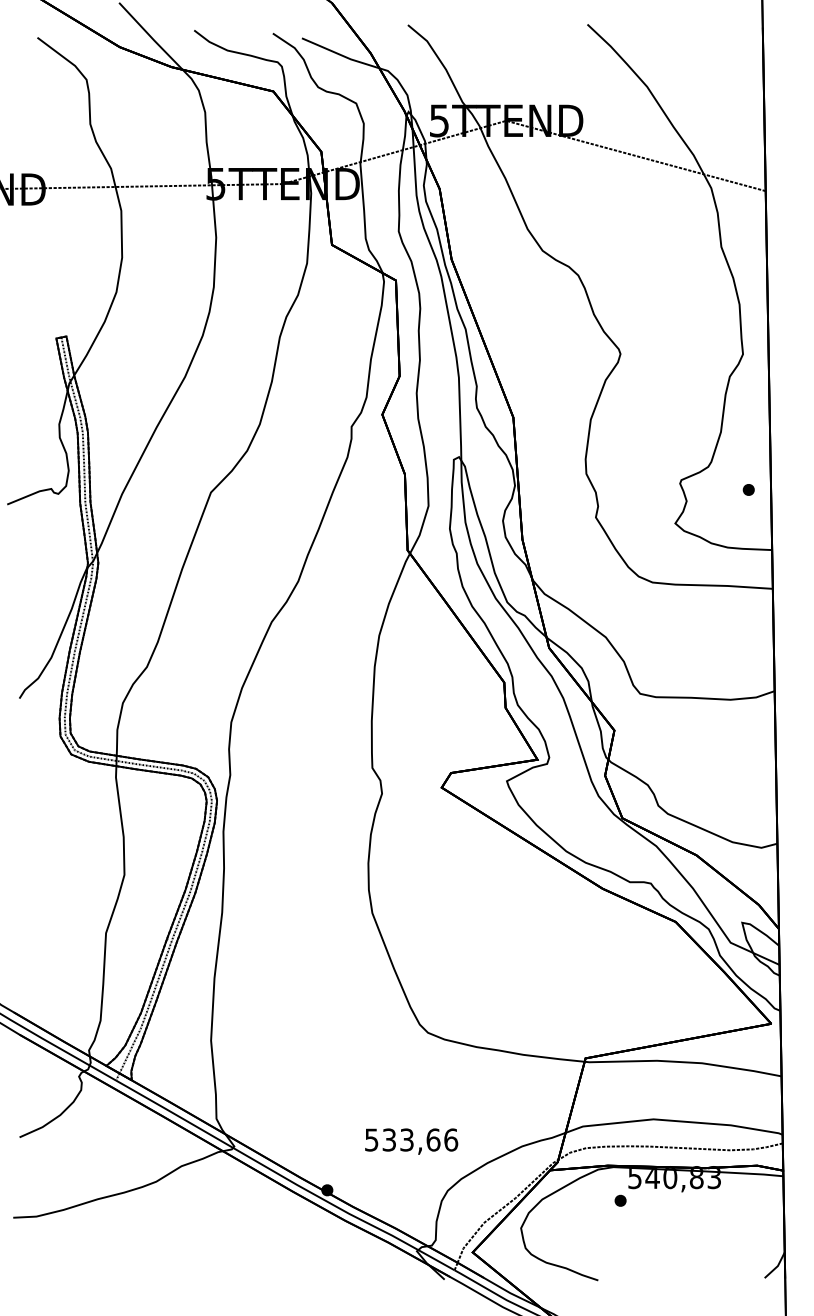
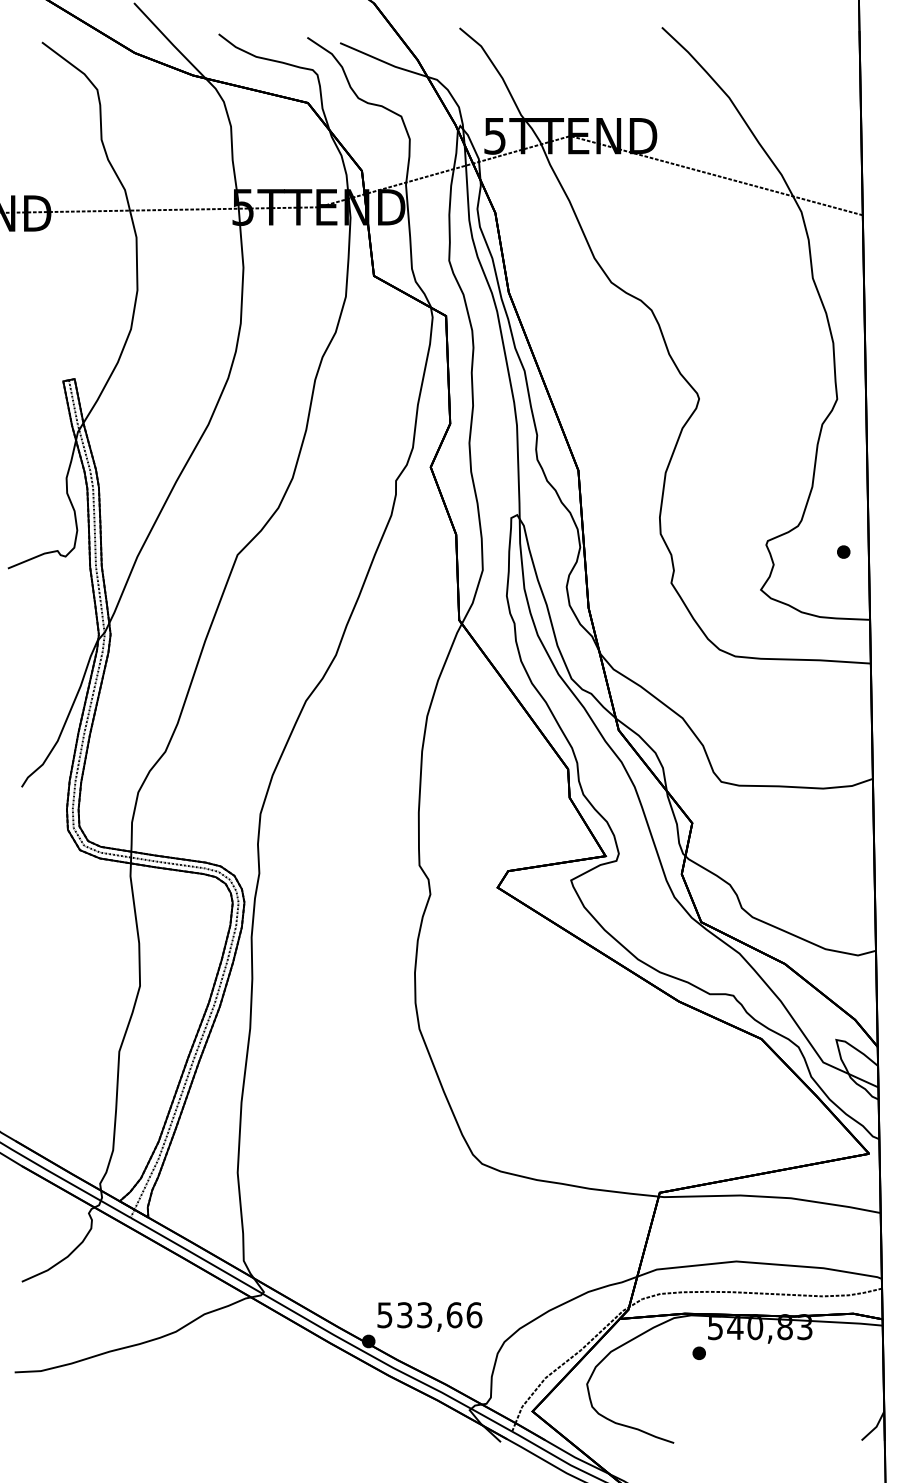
text: (411, 1141) -> (429, 1316), moved

